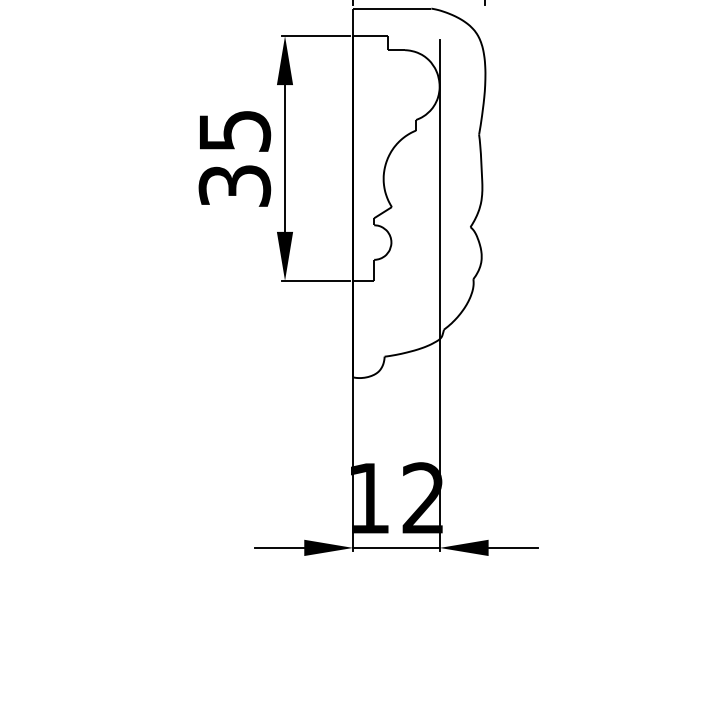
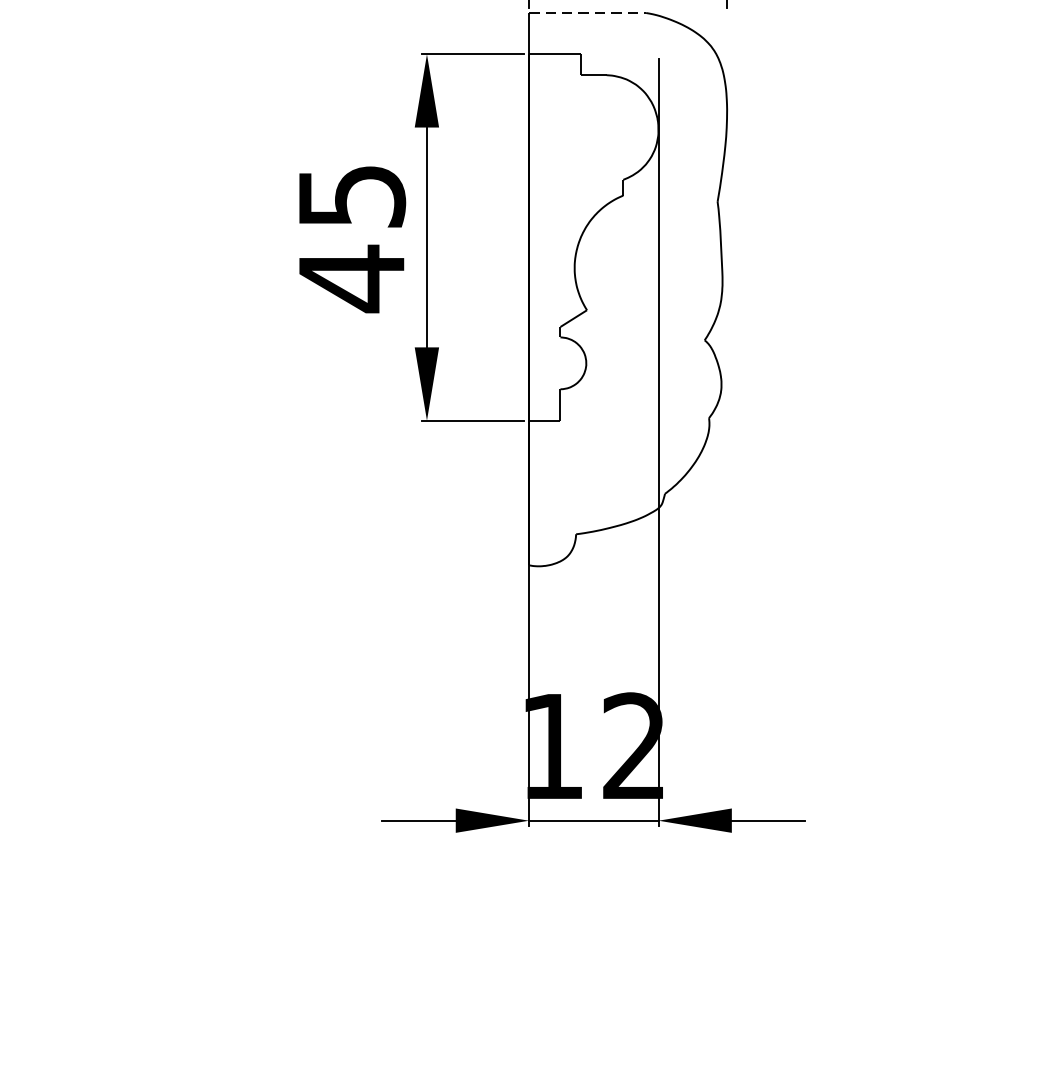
line: (392, 8) -> (587, 12), solid -> dashed
text: (234, 186) -> (351, 279), 35 -> 45

